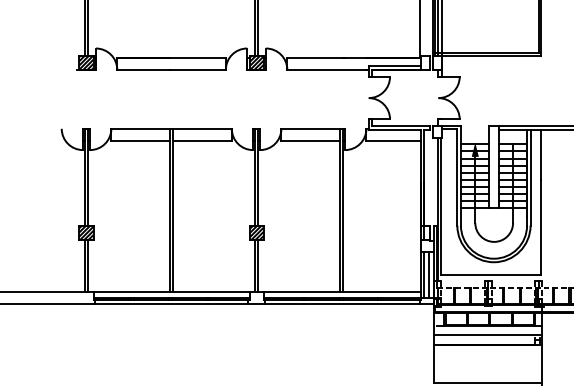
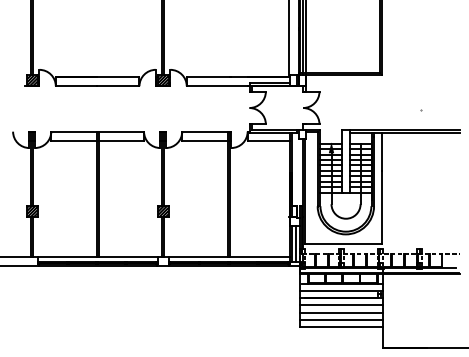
line: (488, 354) -> (341, 305), added
line: (488, 363) -> (341, 312), added
line: (488, 372) -> (341, 319), added

